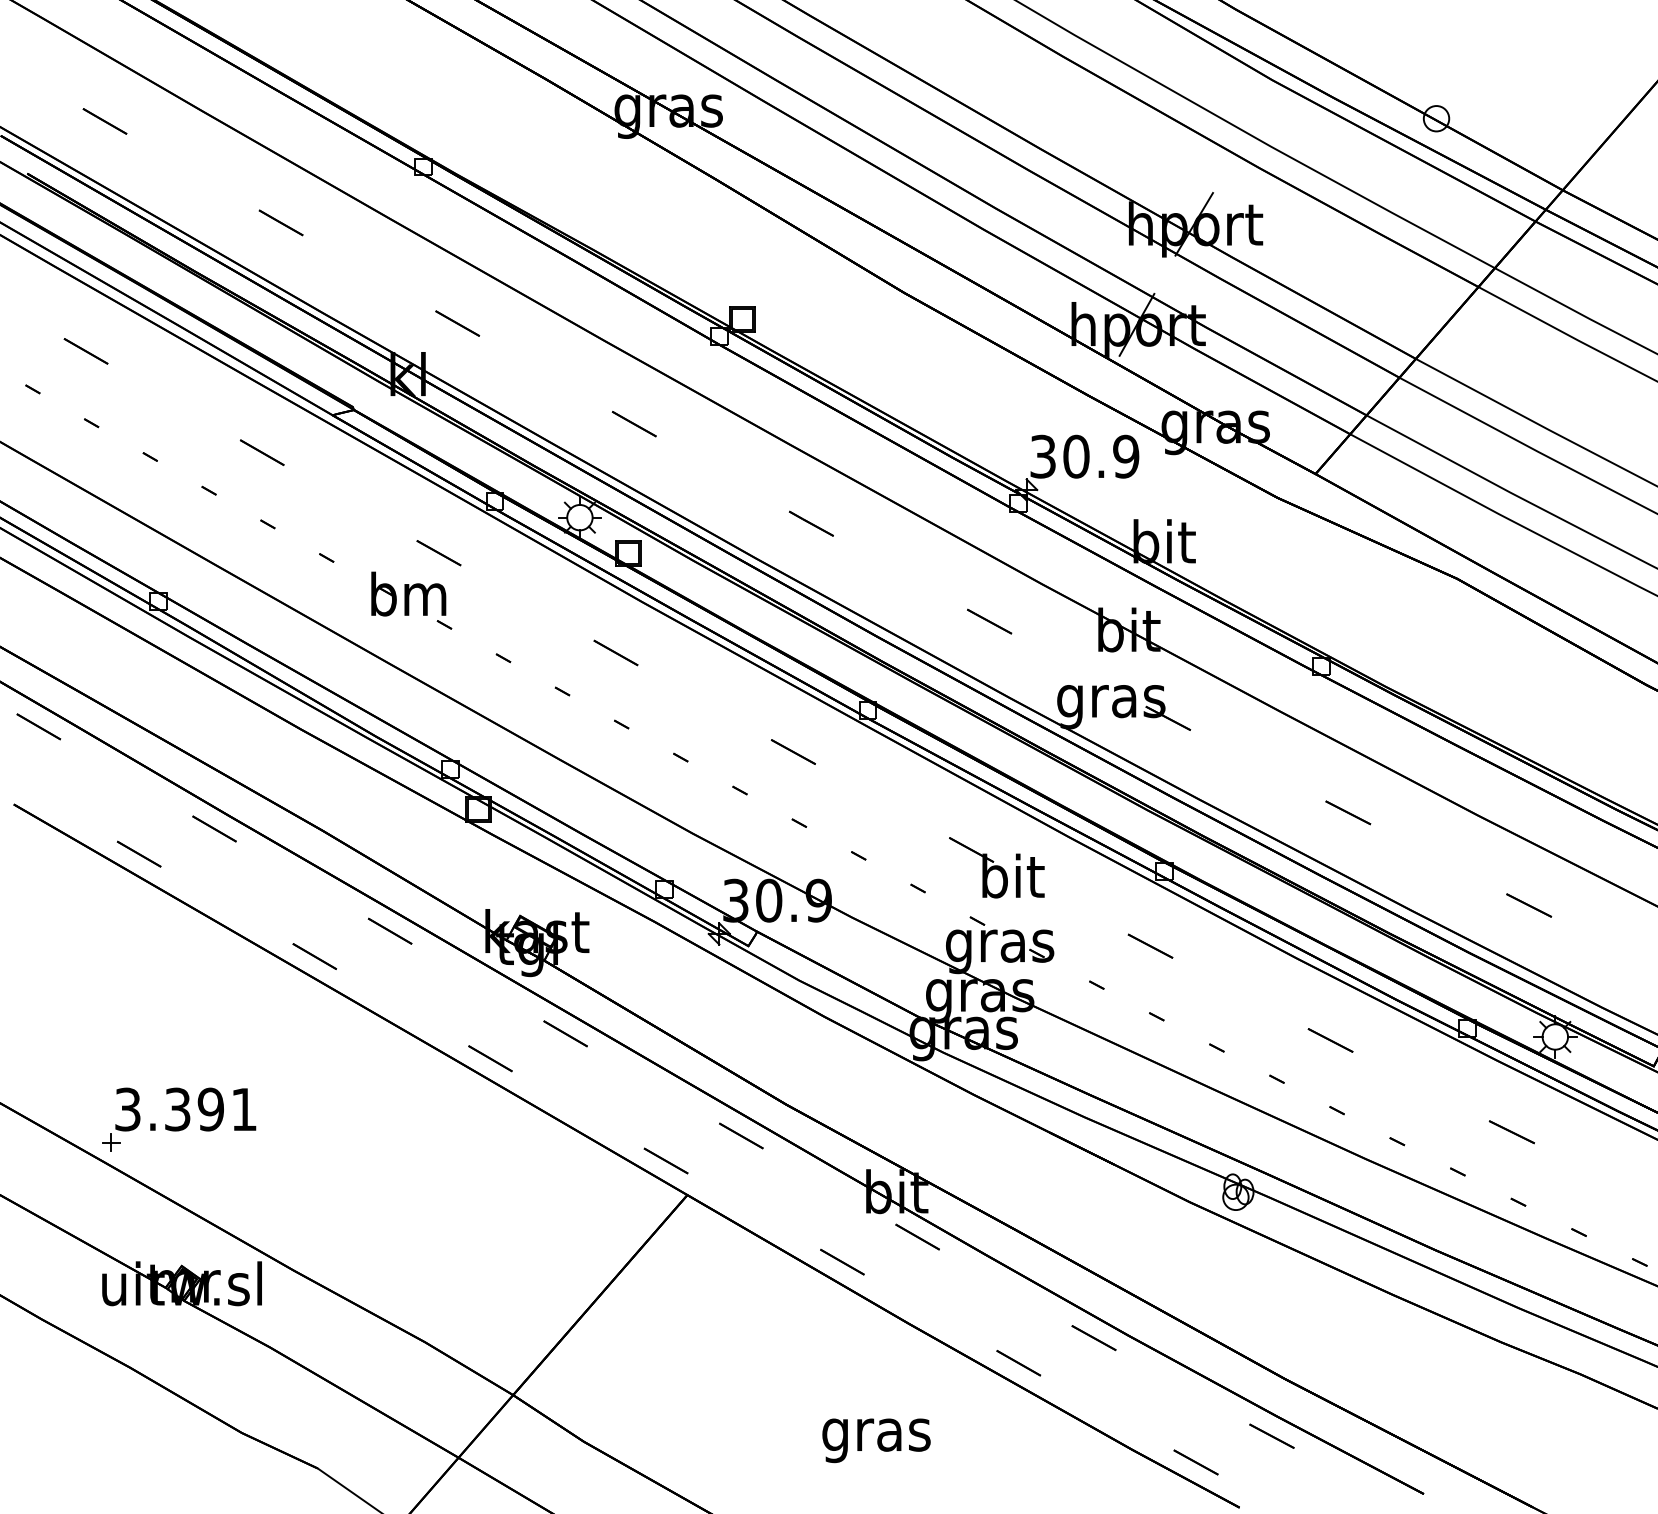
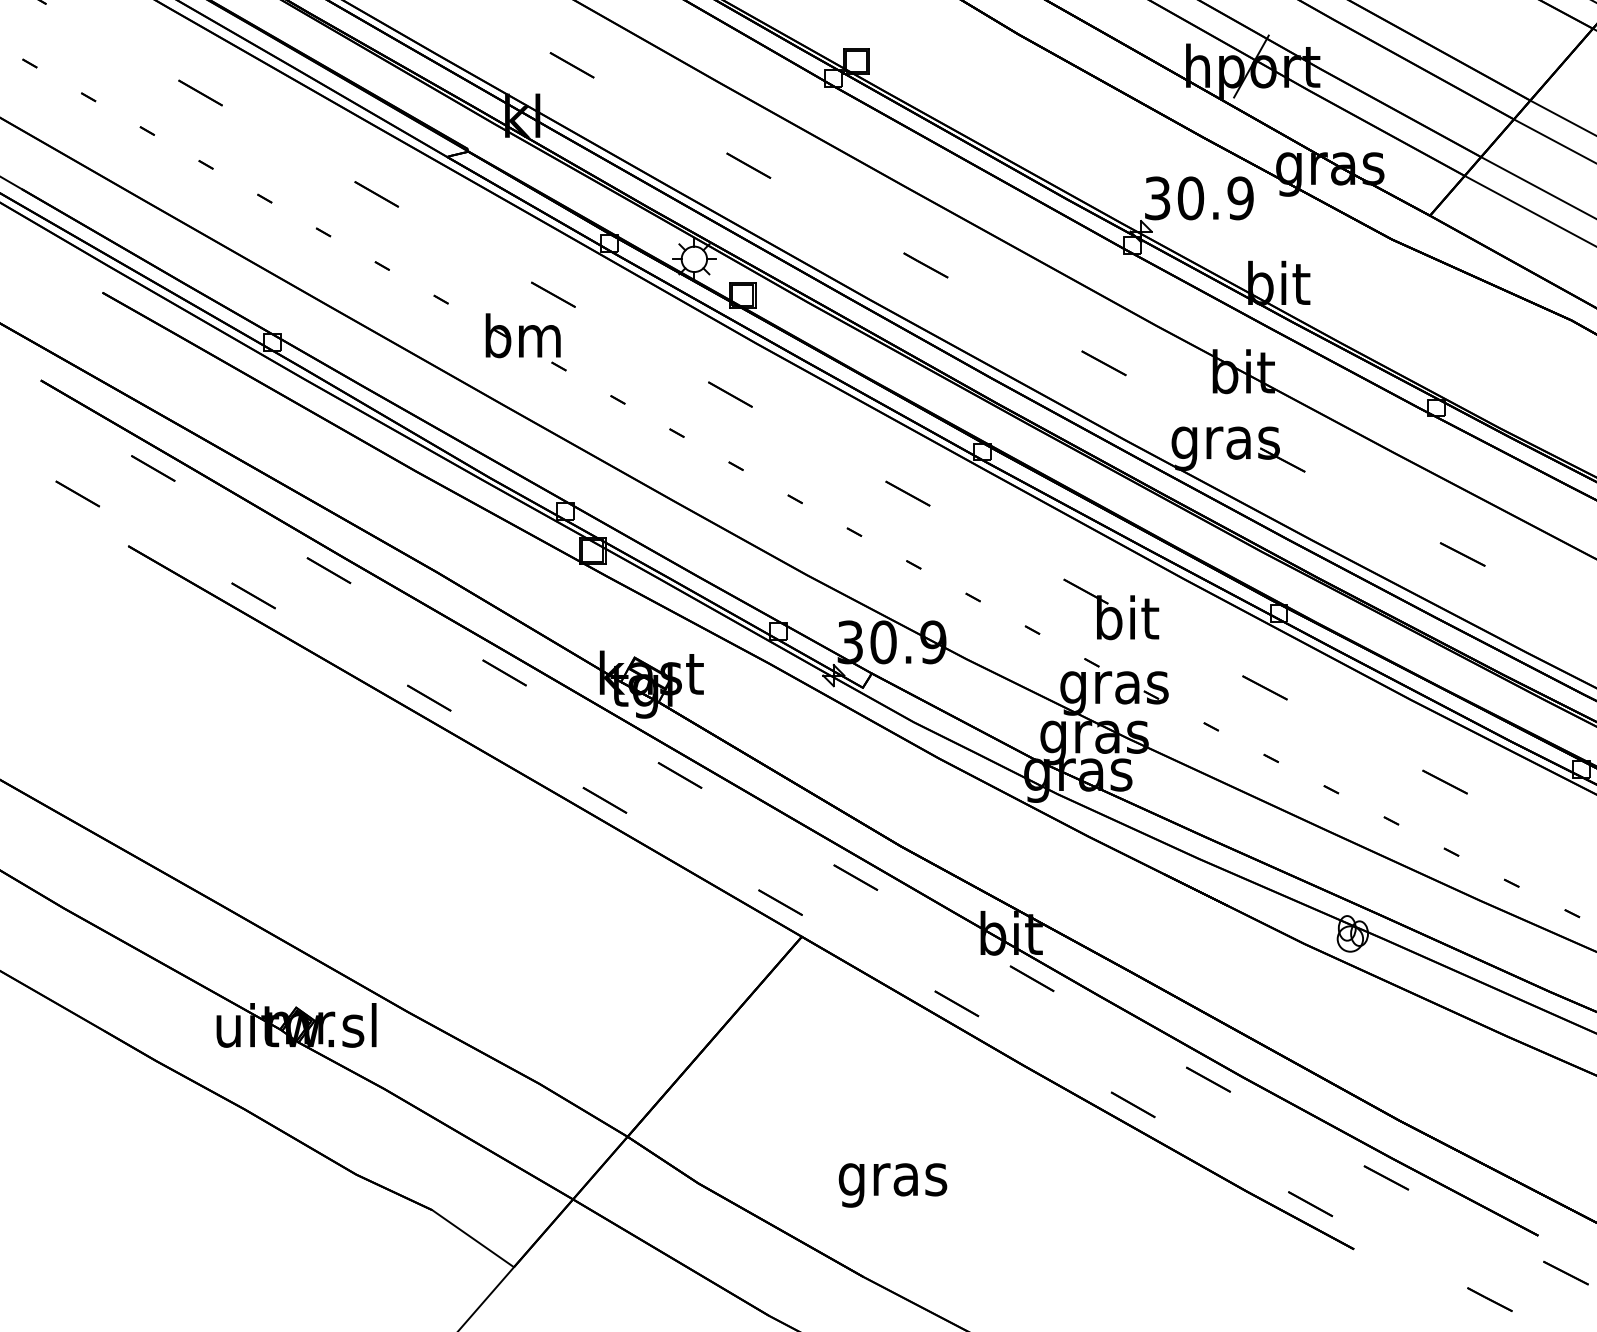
part: (179, 1119) -> (293, 861), removed
text: (876, 1440) -> (892, 1185), moved

